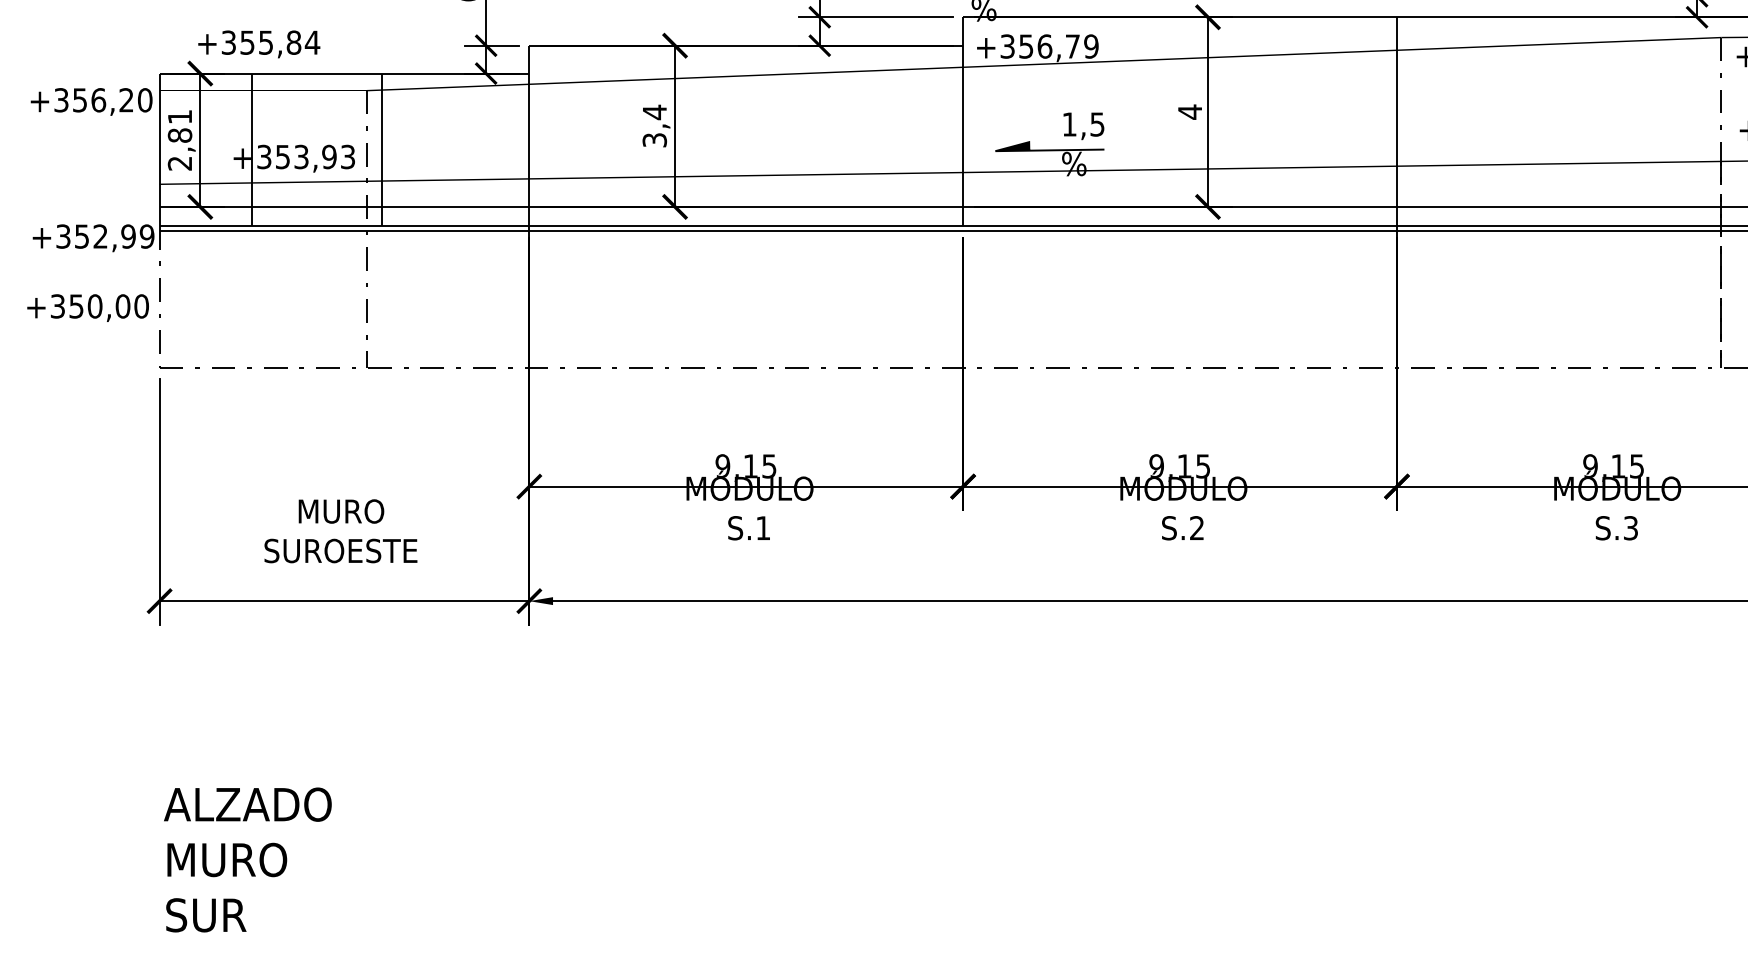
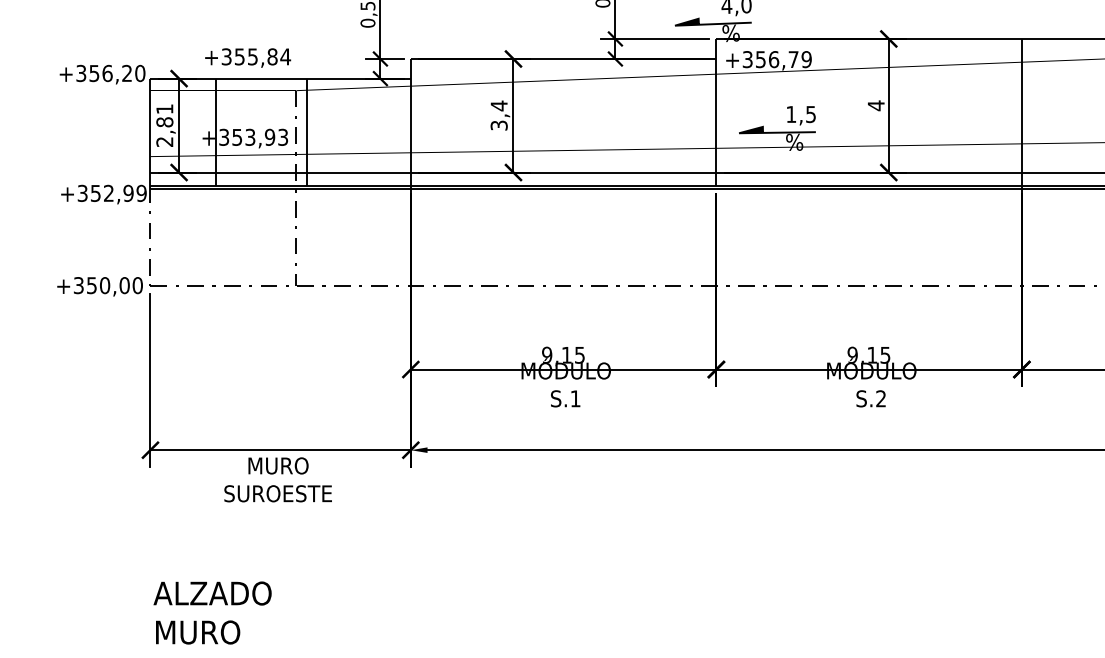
text: (259, 44) -> (248, 58), moved
text: (91, 101) -> (102, 74), moved
text: (87, 307) -> (99, 286), moved
text: (340, 531) -> (277, 480), moved

